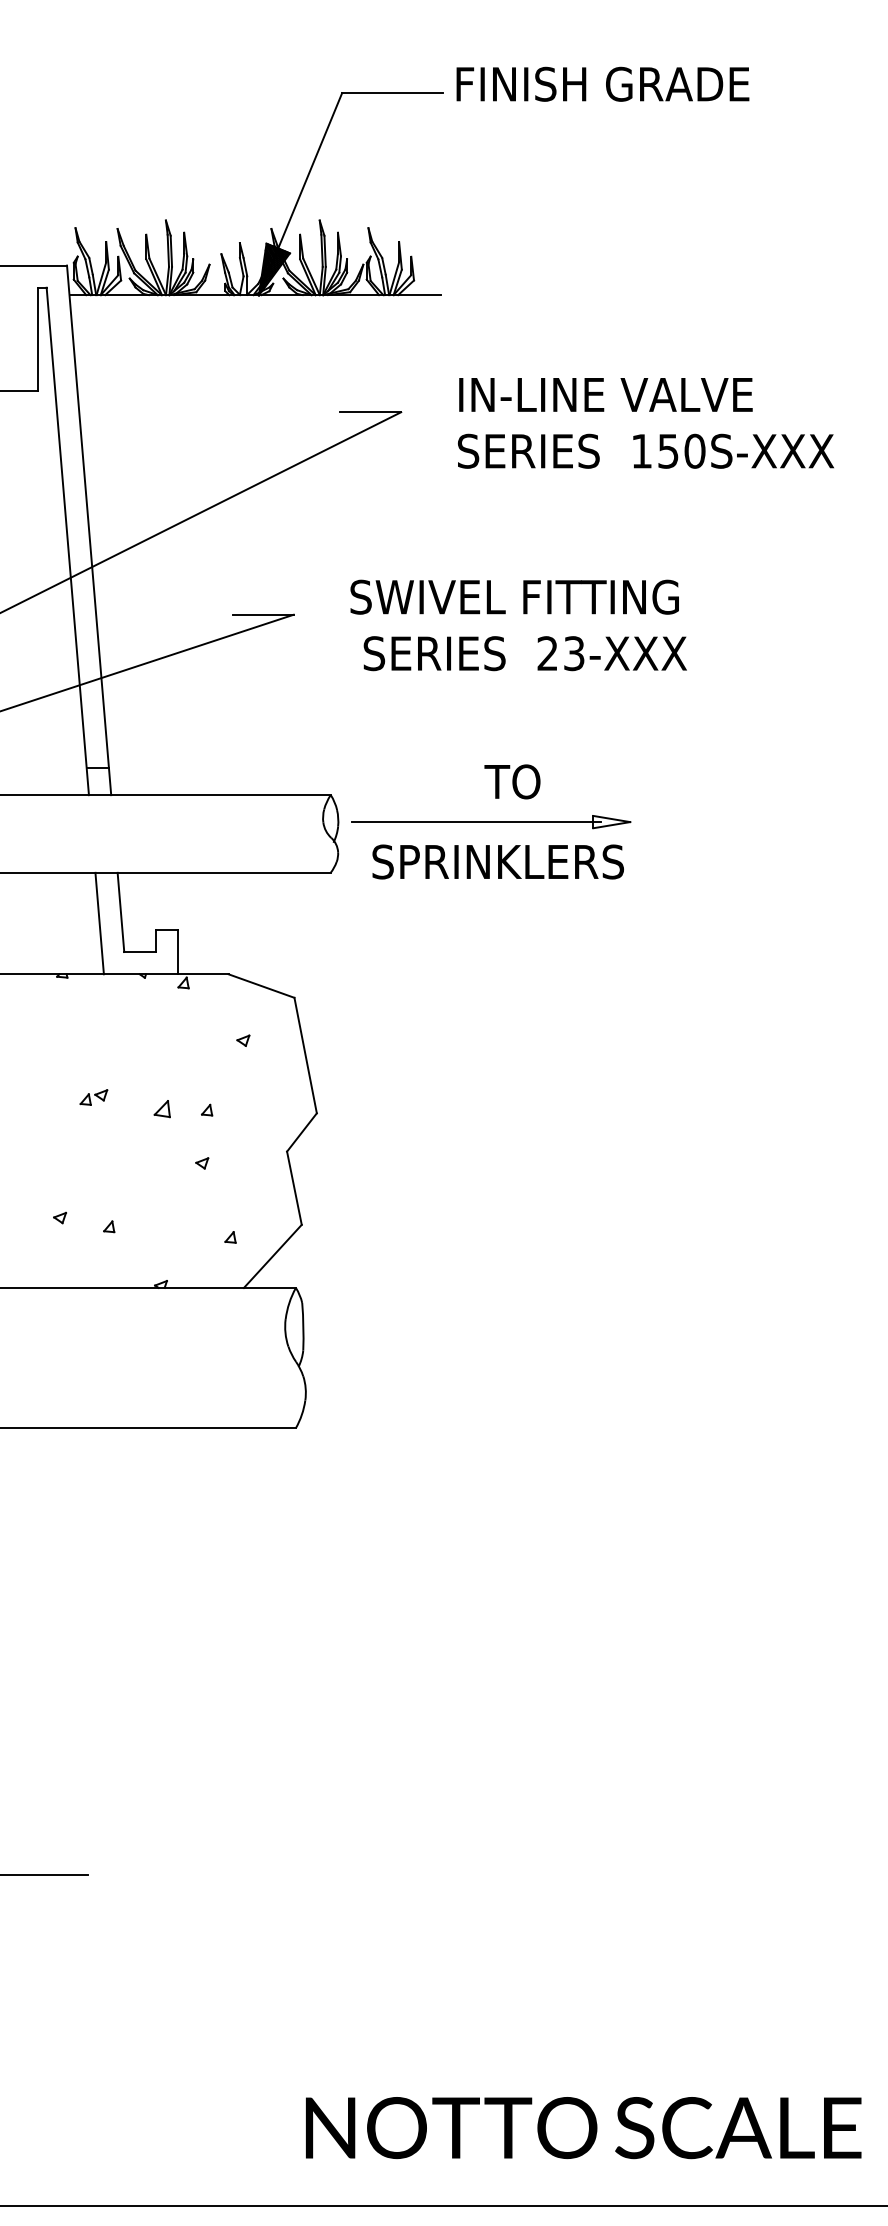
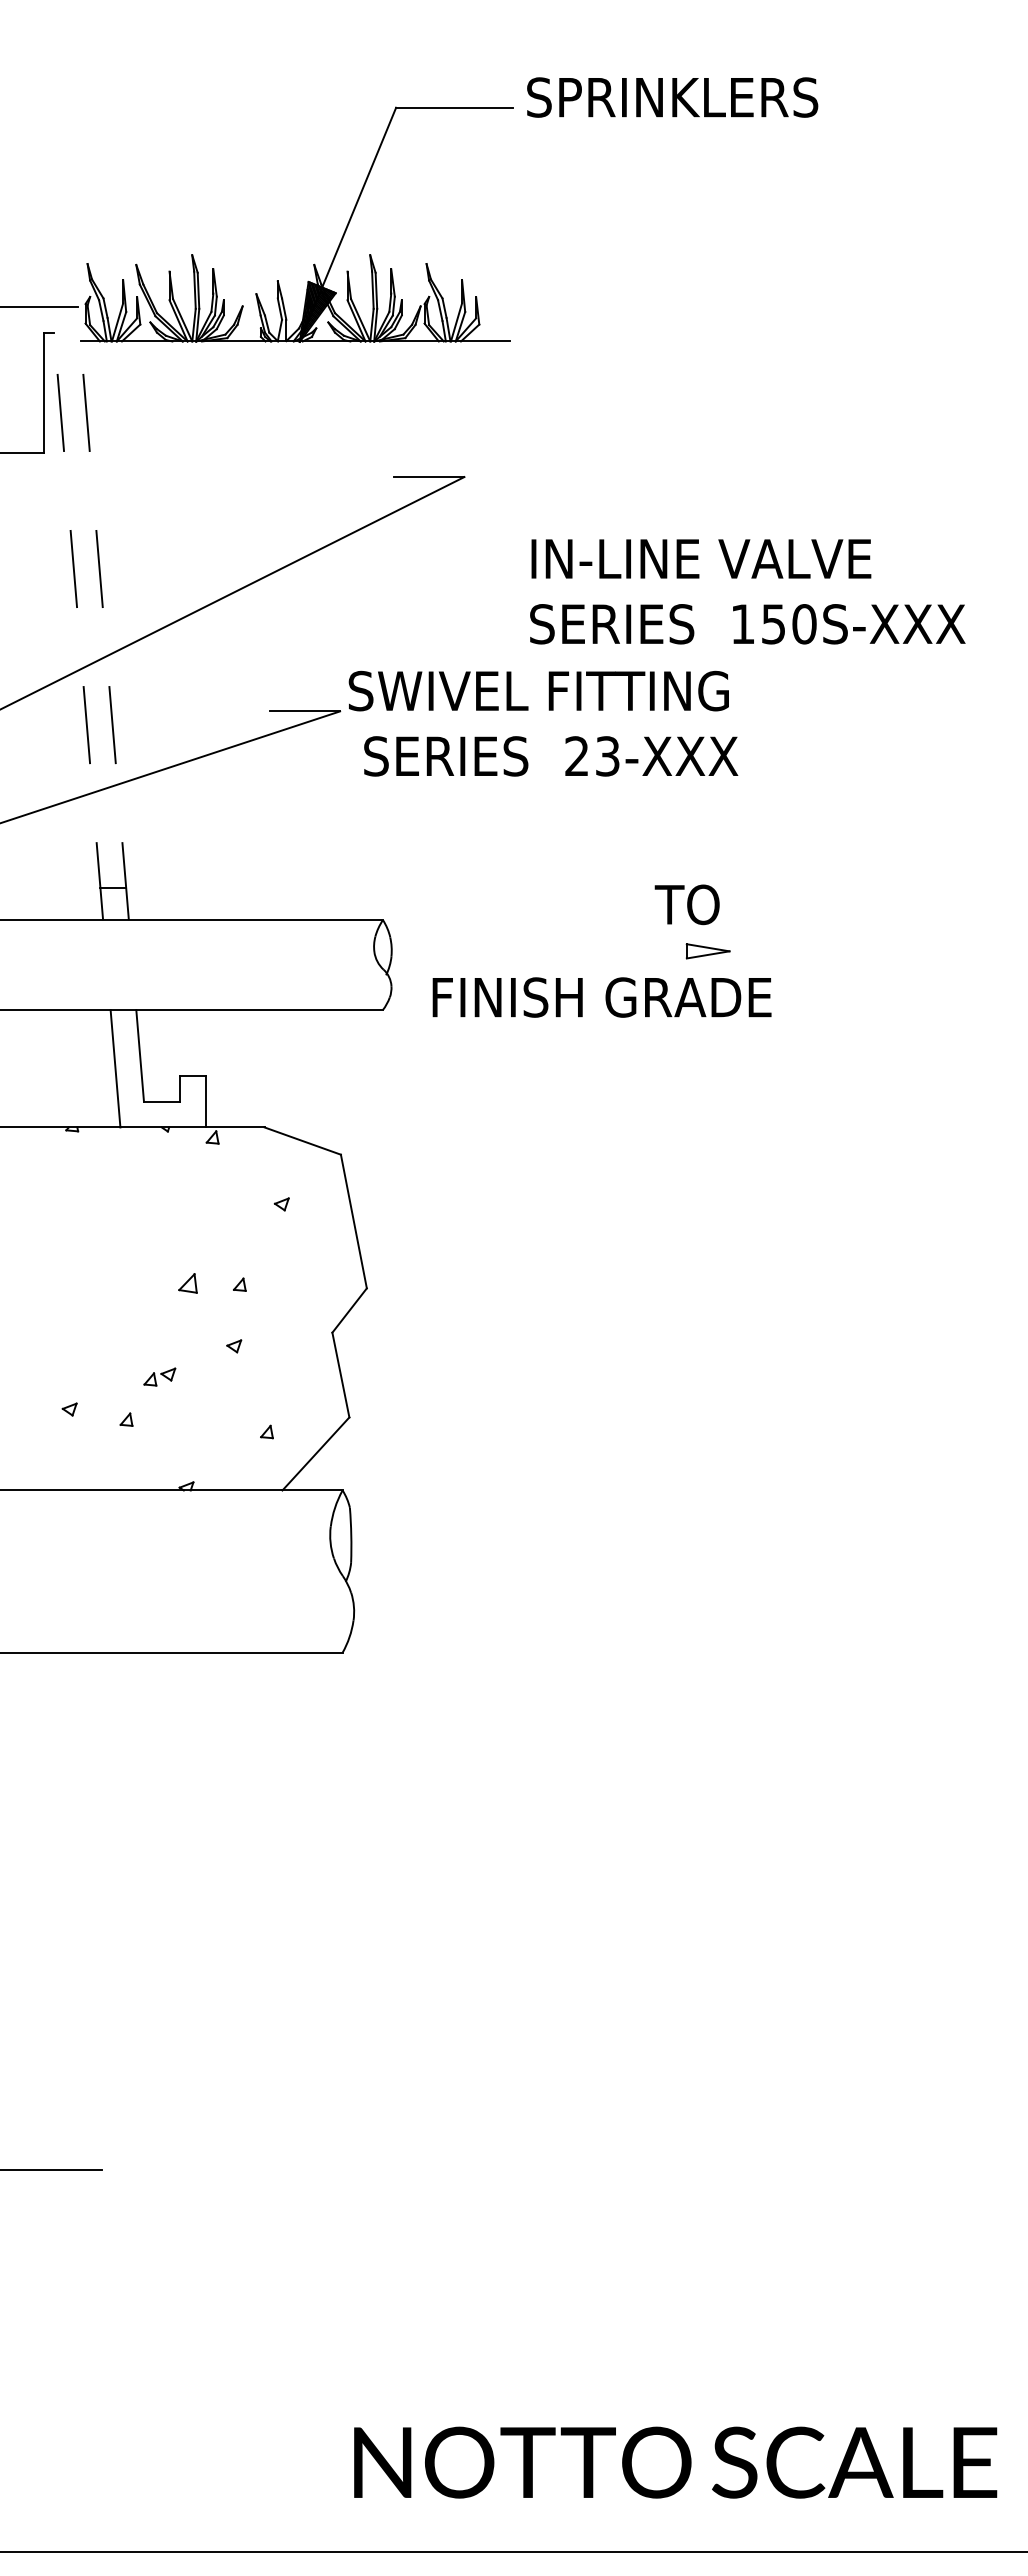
text: (602, 84) -> (697, 97), FINISH GRADE -> SPRINKLERS
text: (645, 423) -> (747, 591), moved
line: (89, 530) -> (103, 613), solid -> dashed
line: (67, 541) -> (78, 626), solid -> dashed
text: (518, 625) -> (543, 723), moved
text: (511, 781) -> (686, 904), moved
line: (476, 822) -> (551, 951), removed
text: (519, 861) -> (601, 997), SPRINKLERS -> FINISH GRADE
part: (93, 1097) -> (159, 1376), moved

